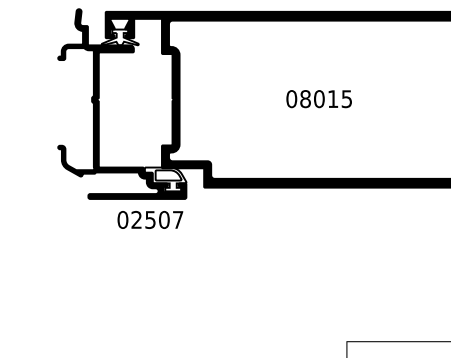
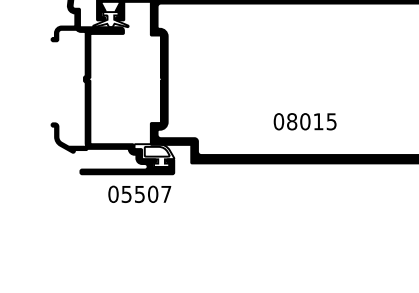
text: (318, 99) -> (304, 122), moved
text: (136, 219) -> (126, 193), 02507 -> 05507

